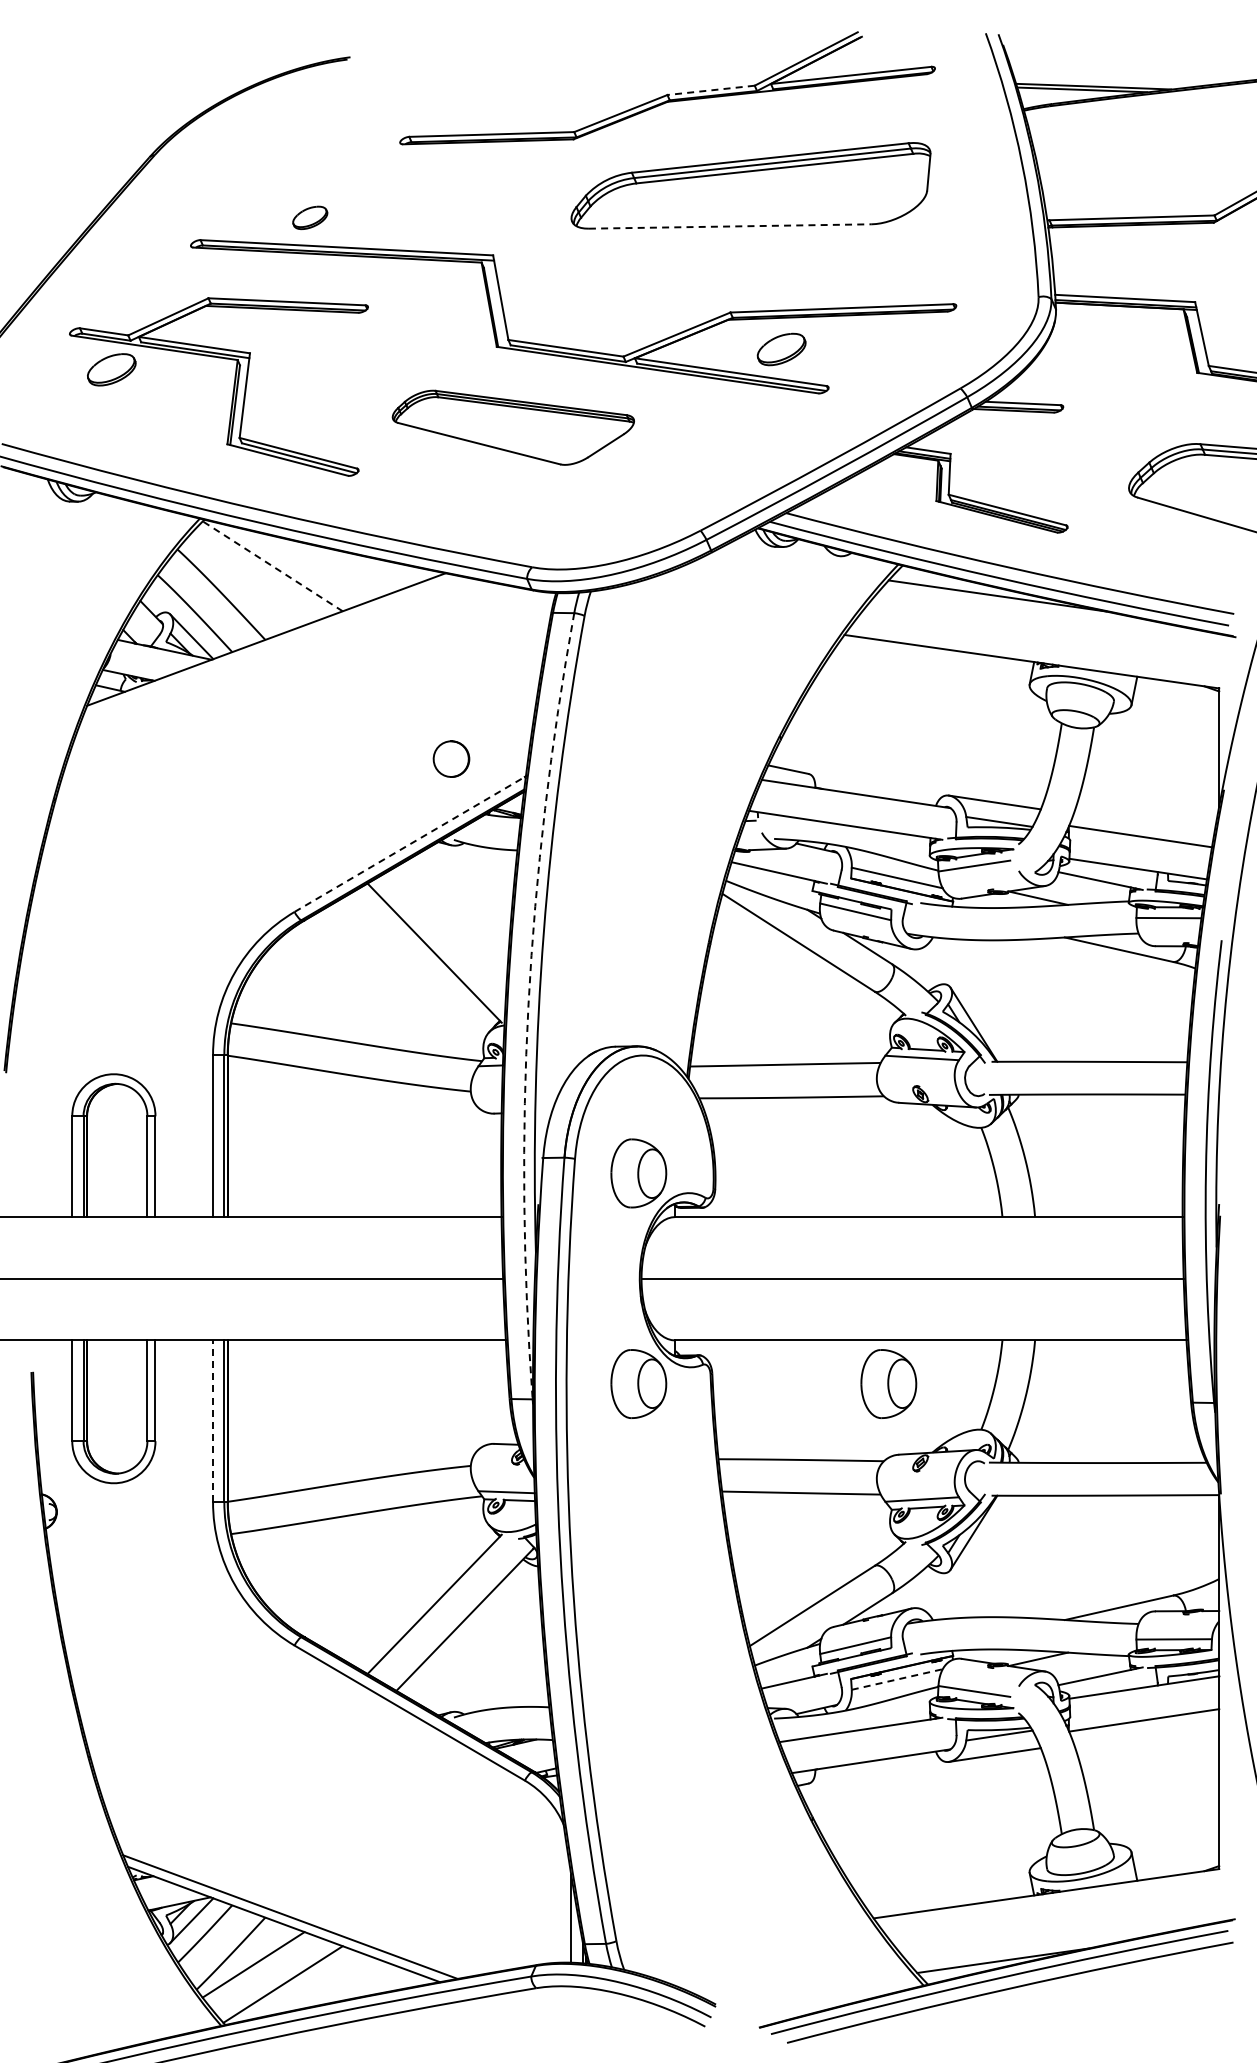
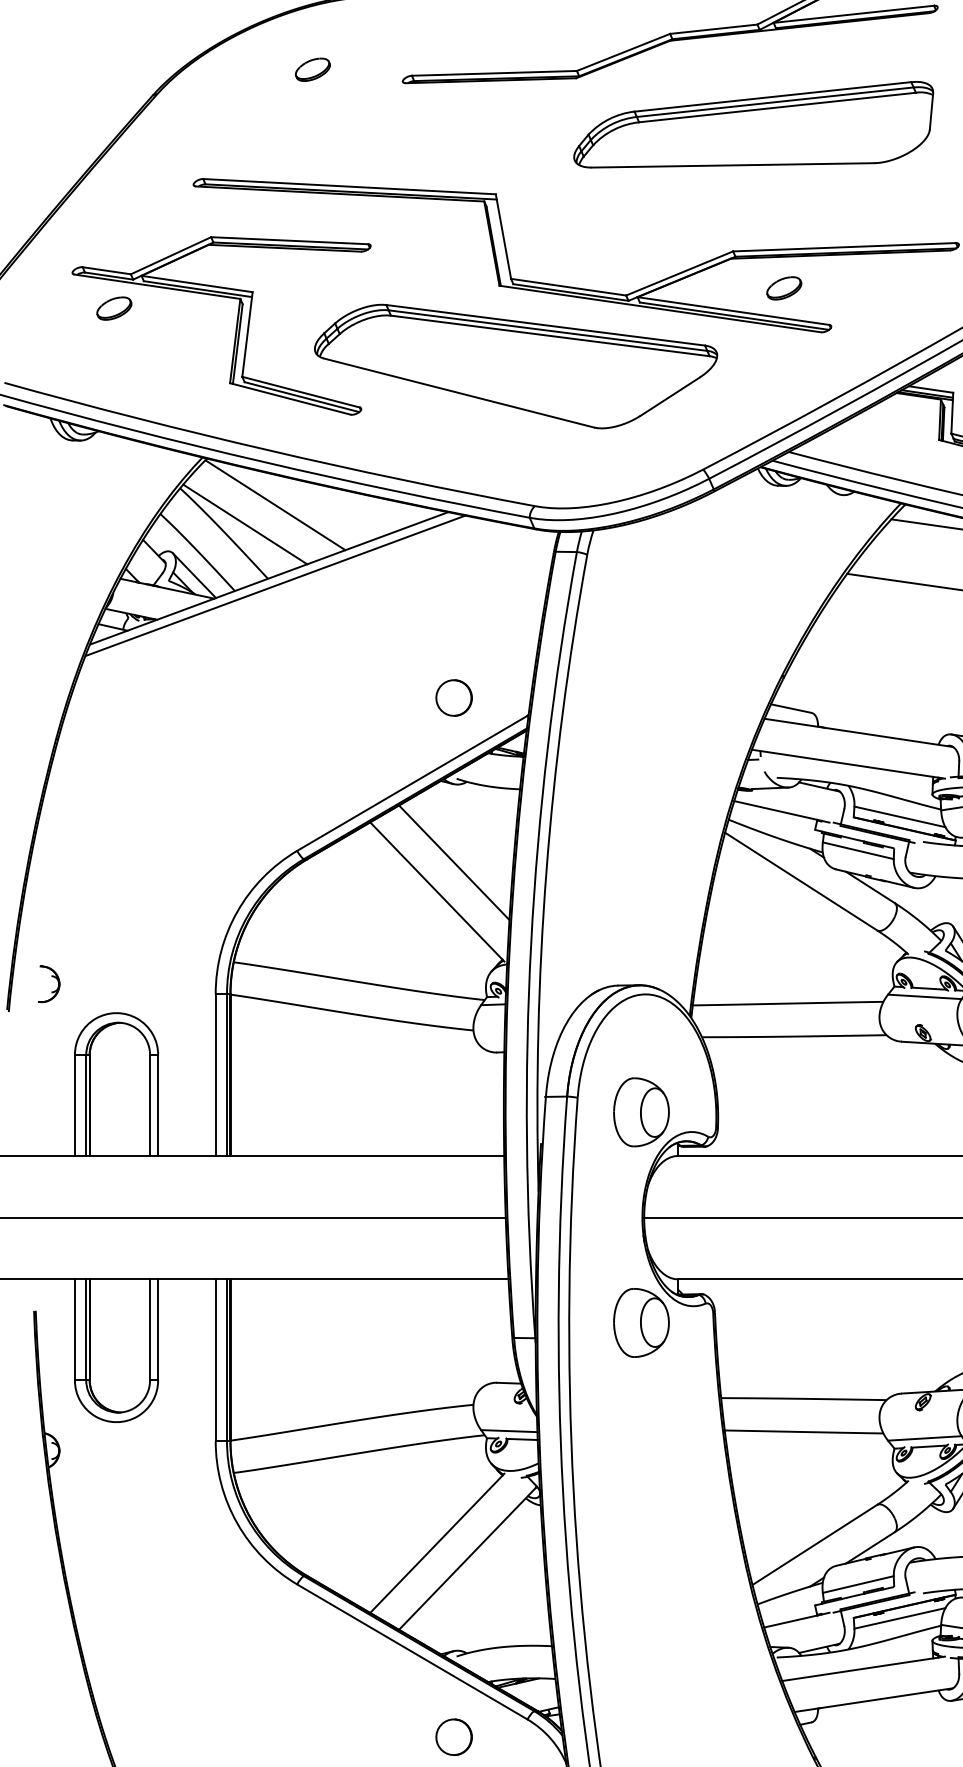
line: (711, 90) -> (714, 29), dashed -> solid
part: (310, 217) -> (313, 69), moved
line: (730, 226) -> (733, 165), dashed -> solid
part: (781, 349) -> (784, 288), size x0.71
part: (111, 369) -> (114, 308), size x0.71
part: (513, 427) -> (516, 366), size x1.67
line: (272, 566) -> (275, 505), dashed -> solid
line: (242, 585) -> (245, 524), added
line: (272, 646) -> (275, 585), added
line: (409, 844) -> (412, 783), dashed -> solid
line: (451, 923) -> (454, 862), added
arc: (528, 1004) -> (531, 943), dashed -> solid
part: (49, 1038) -> (52, 977), added
part: (888, 1383) -> (891, 1322), removed
line: (213, 1421) -> (216, 1360), dashed -> solid
line: (897, 1679) -> (900, 1618), dashed -> solid
part: (451, 1798) -> (454, 1737), added

